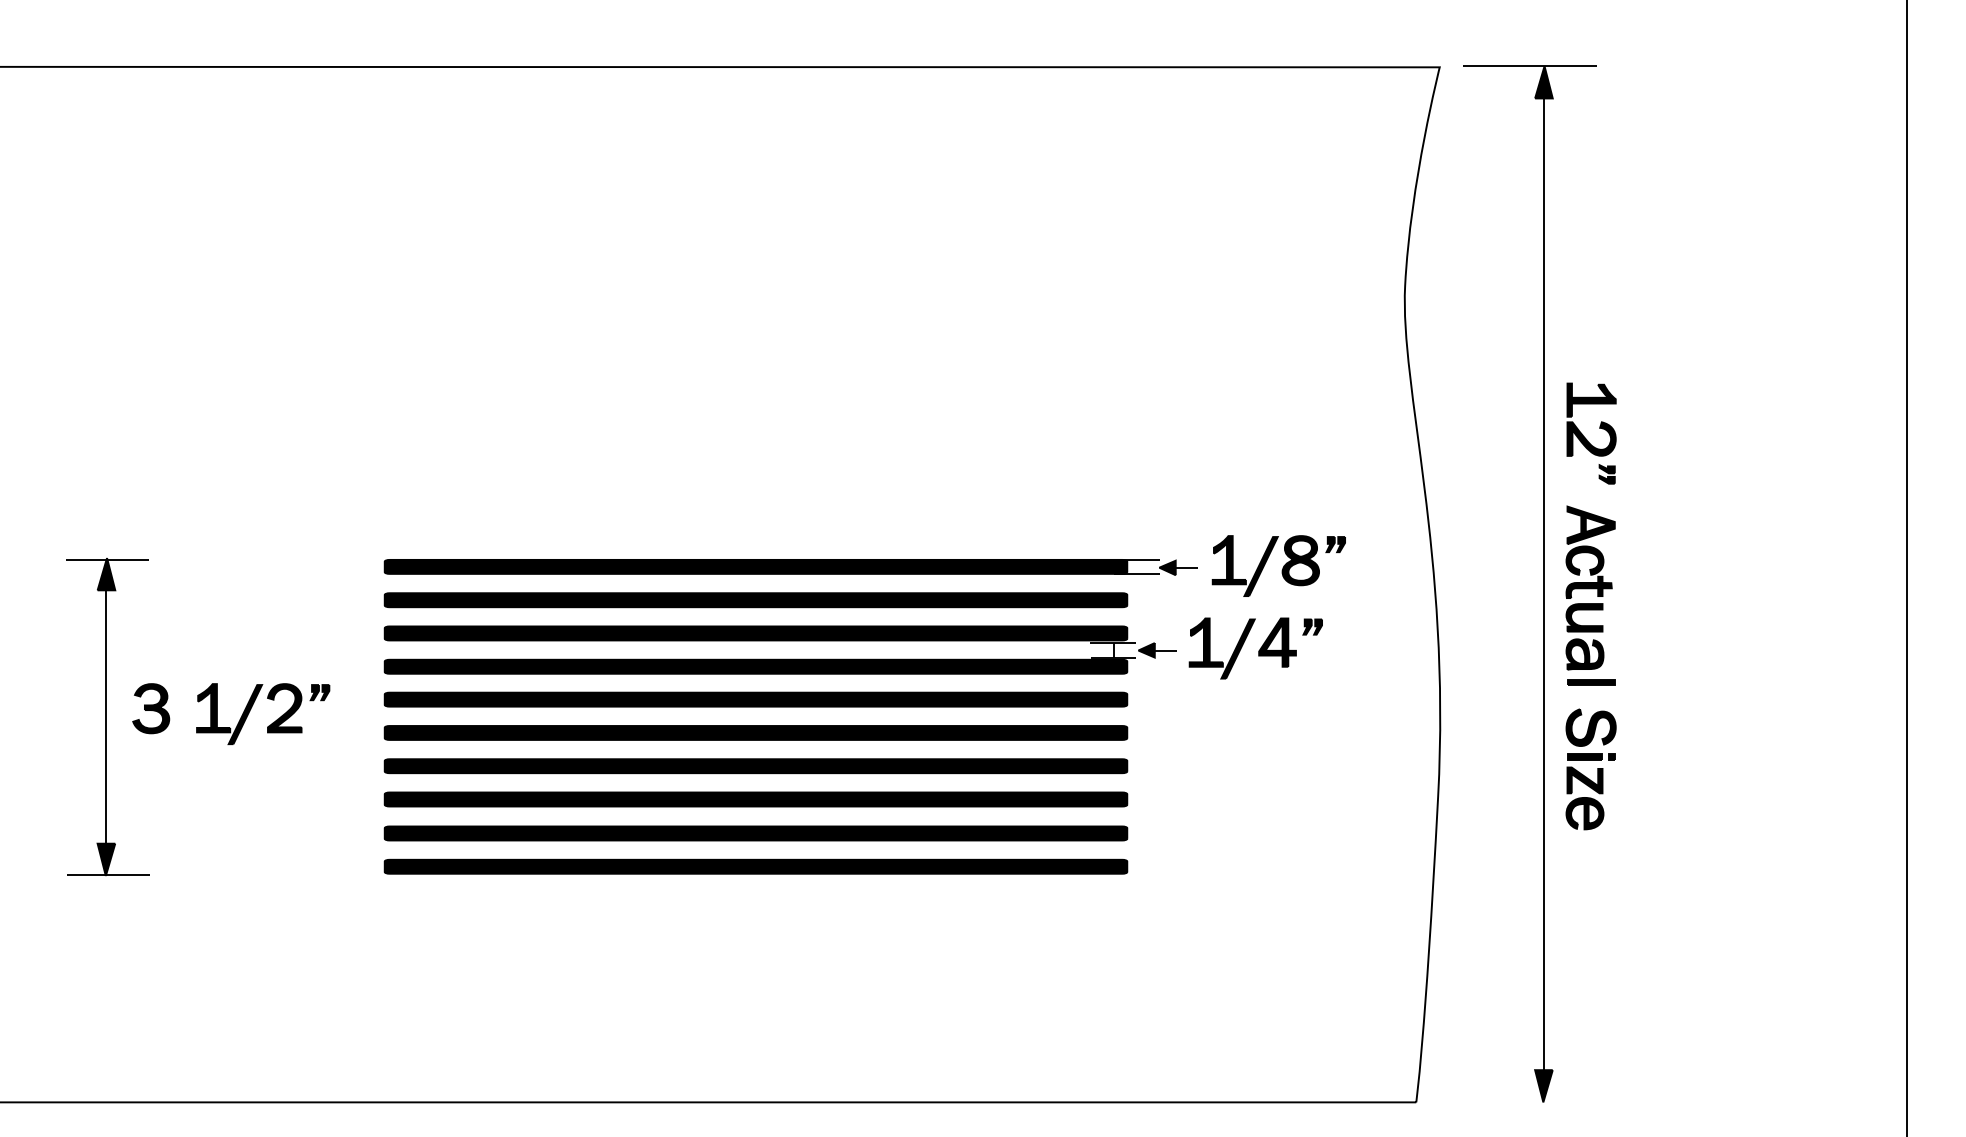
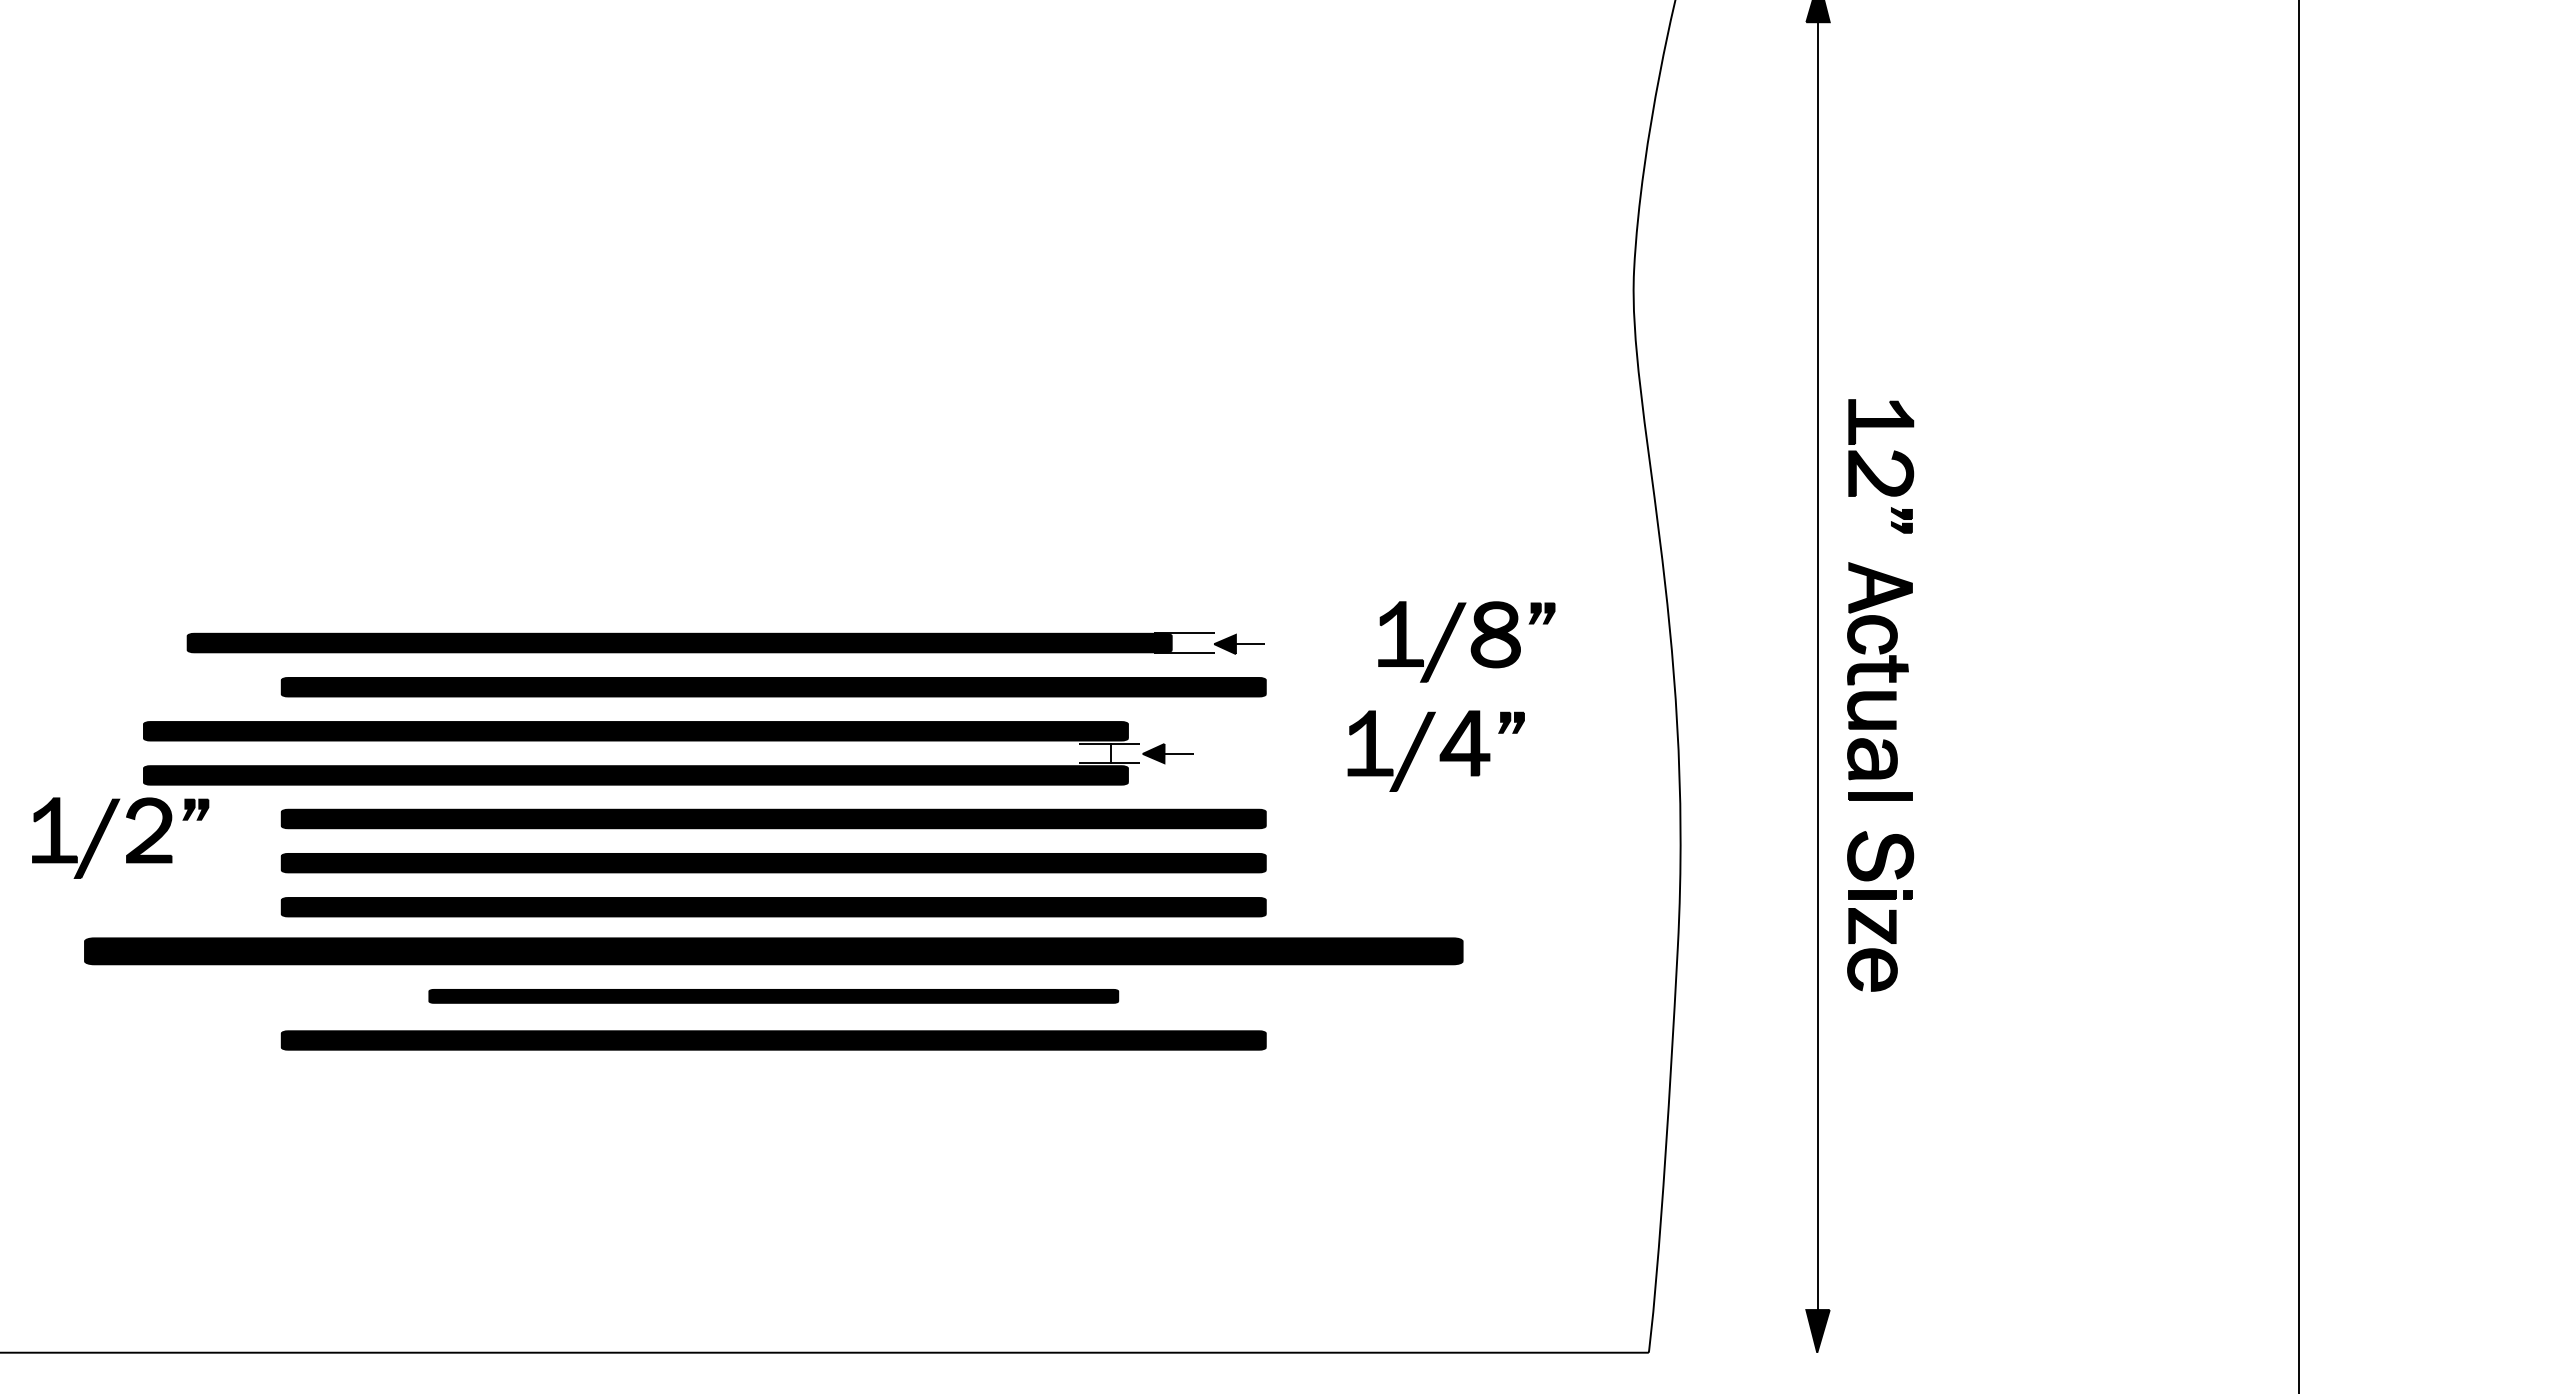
part: (790, 567) -> (725, 643), moved
part: (779, 641) -> (667, 741), moved
part: (755, 799) -> (773, 951), size x1.4
part: (755, 833) -> (773, 996), size x0.7

